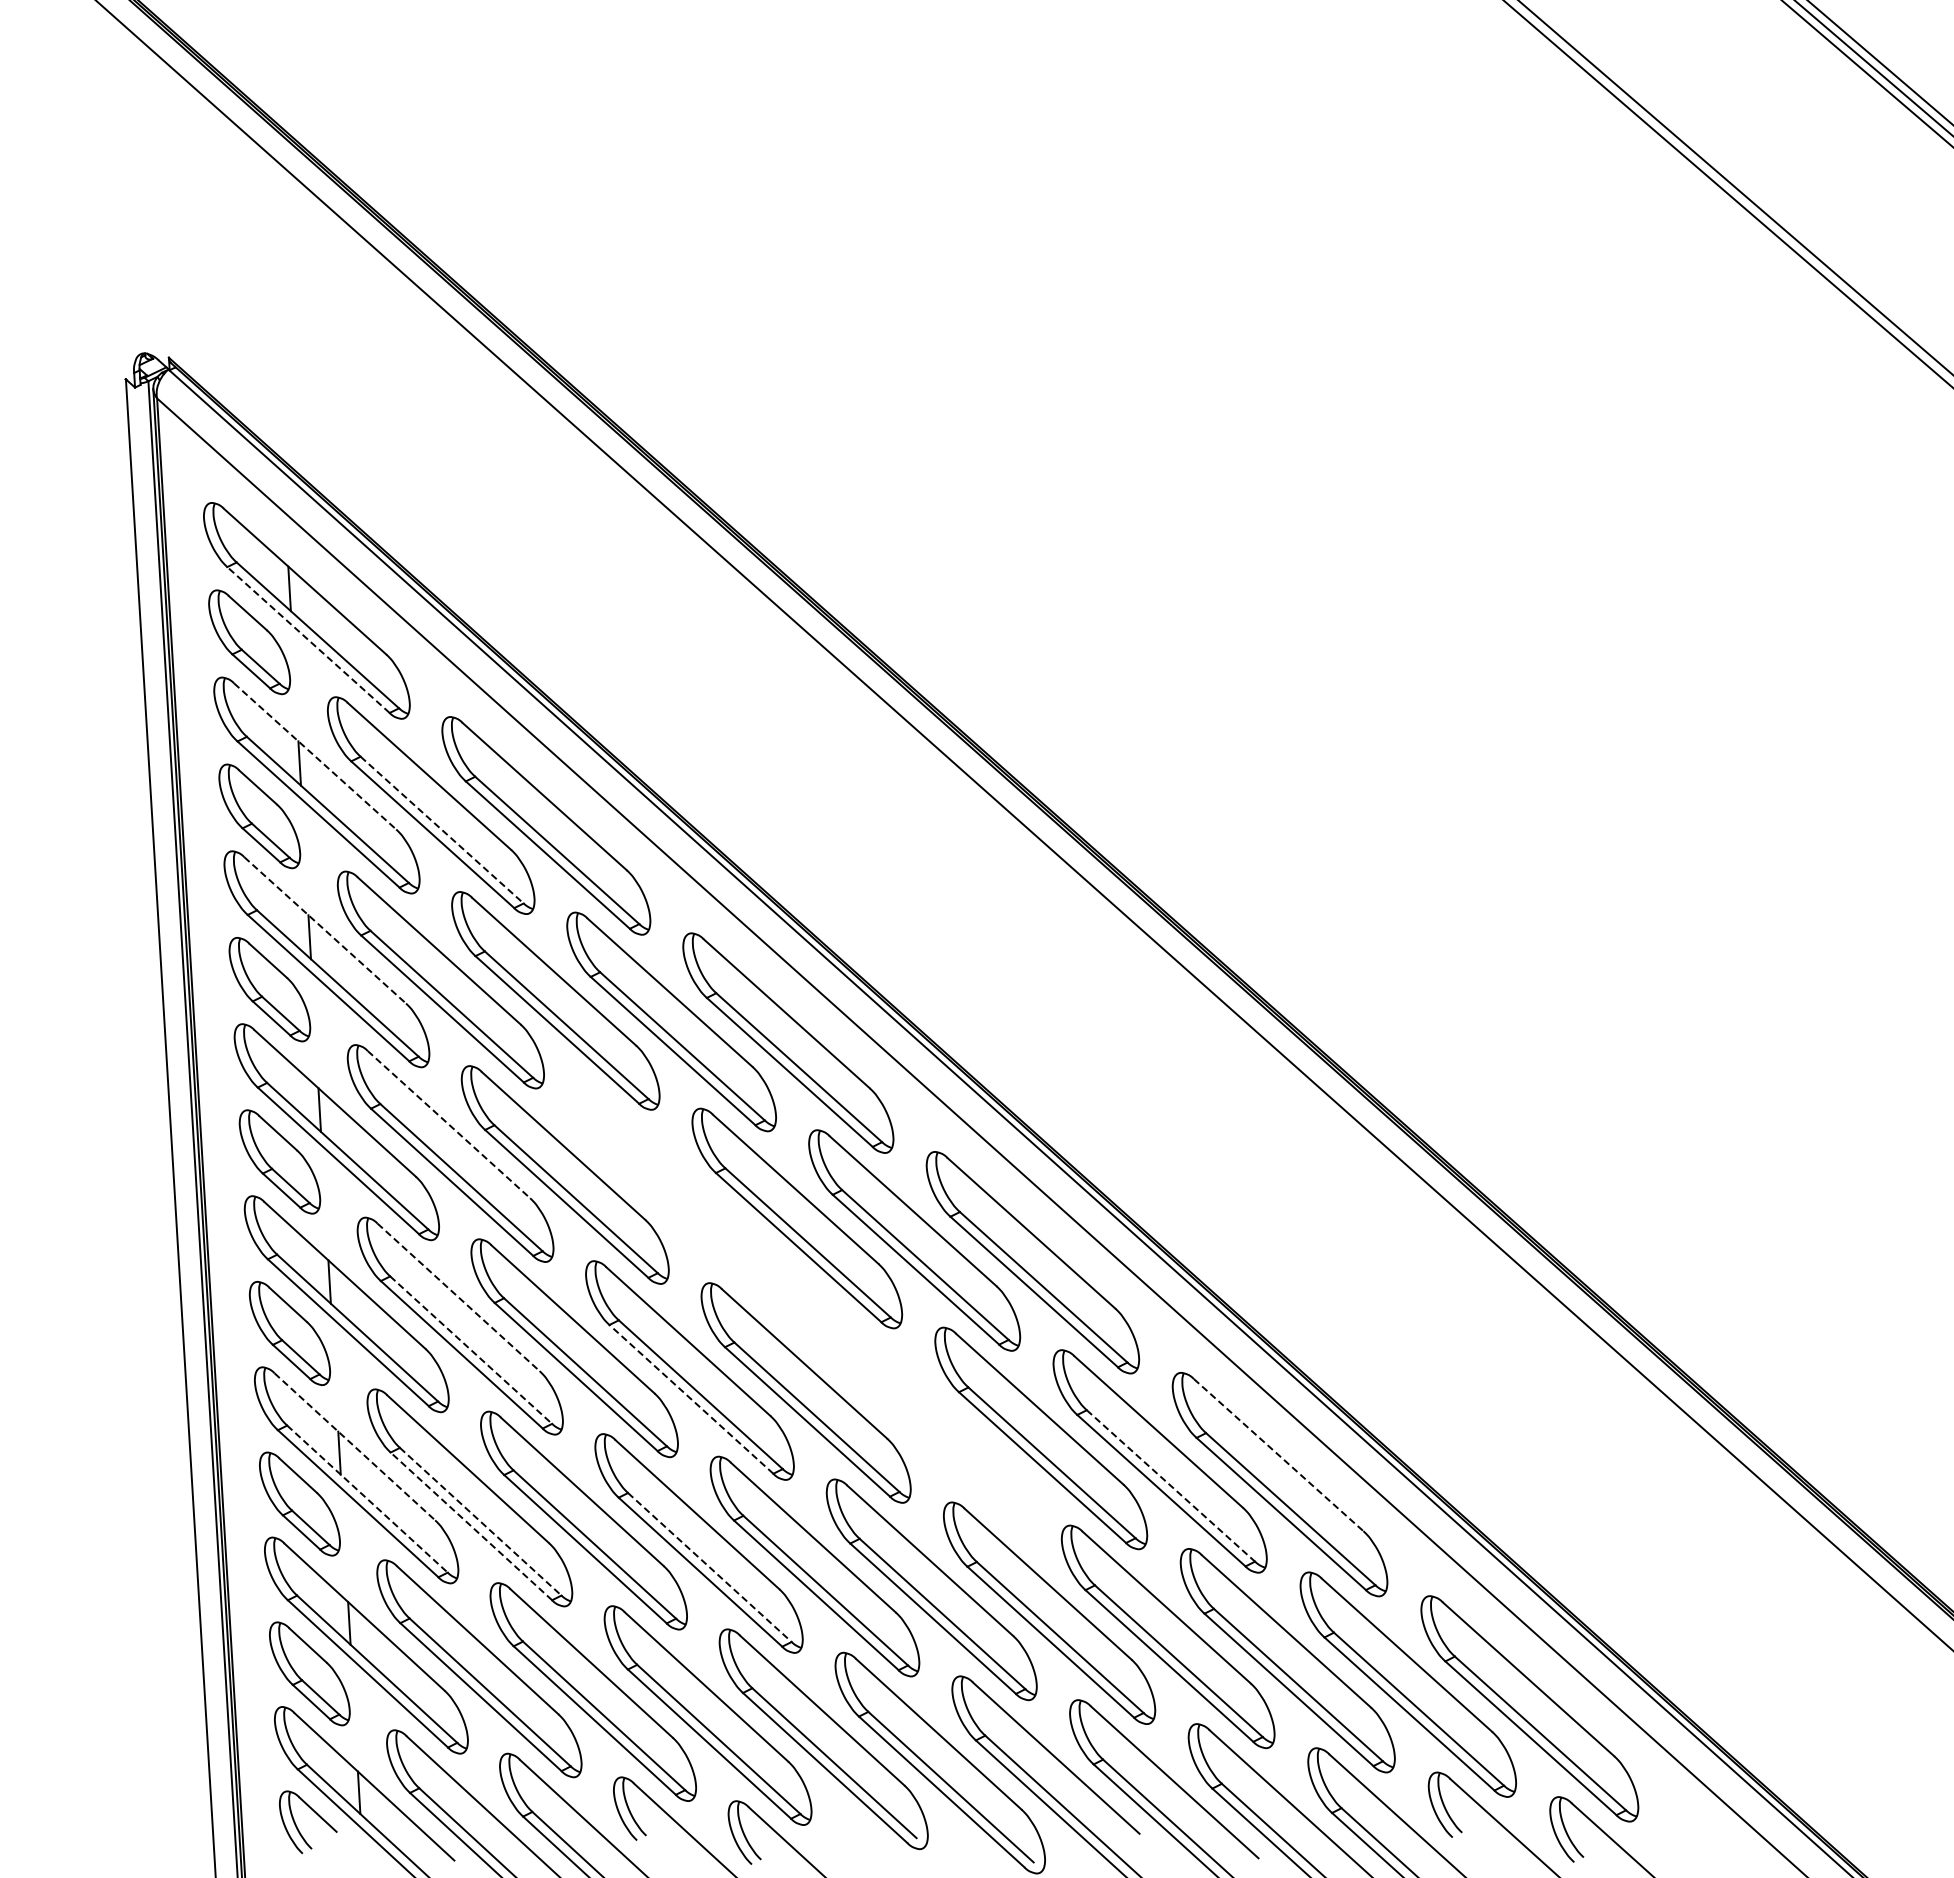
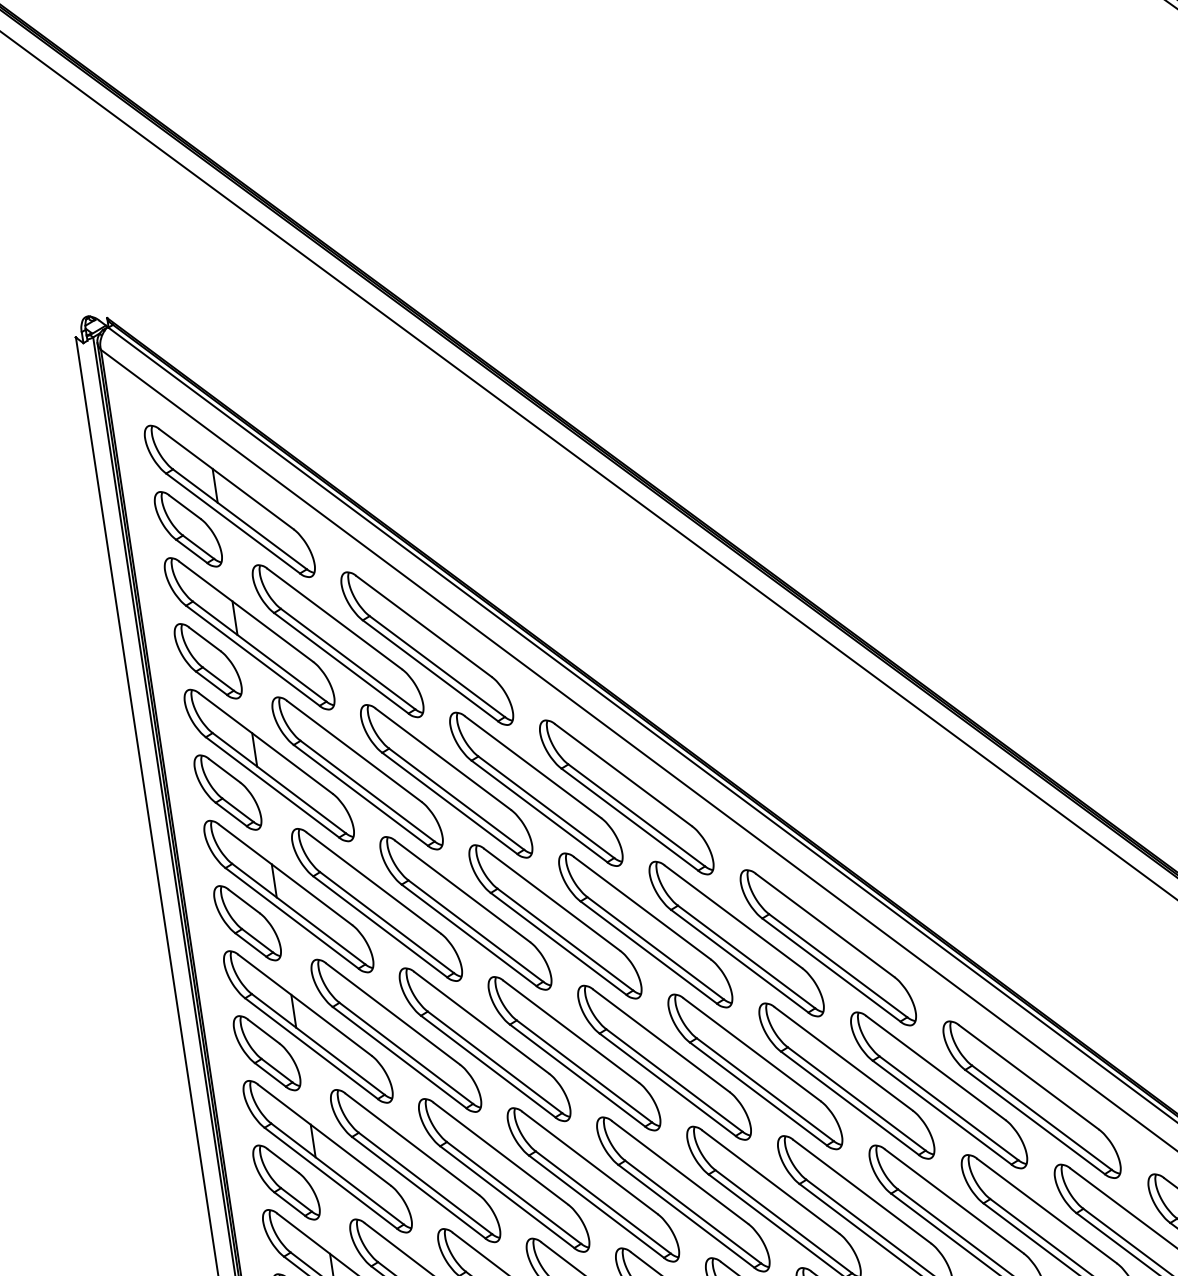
line: (308, 639) -> (233, 523), dashed -> solid
line: (315, 756) -> (246, 611), dashed -> solid
line: (442, 830) -> (348, 659), dashed -> solid
line: (325, 930) -> (266, 743), dashed -> solid
line: (448, 1124) -> (373, 882), dashed -> solid
part: (680, 1196) -> (555, 921), added
line: (458, 1297) -> (393, 1014), dashed -> solid
line: (471, 1350) -> (406, 1053), dashed -> solid
line: (691, 1399) -> (577, 1075), dashed -> solid
part: (923, 1415) -> (755, 1071), added
line: (354, 1446) -> (324, 1134), dashed -> solid
line: (1278, 1455) -> (1028, 1077), dashed -> solid
line: (1171, 1486) -> (949, 1108), dashed -> solid
line: (367, 1499) -> (337, 1174), dashed -> solid
line: (481, 1522) -> (426, 1184), dashed -> solid
line: (471, 1526) -> (418, 1187), dashed -> solid
line: (709, 1567) -> (603, 1202), dashed -> solid

